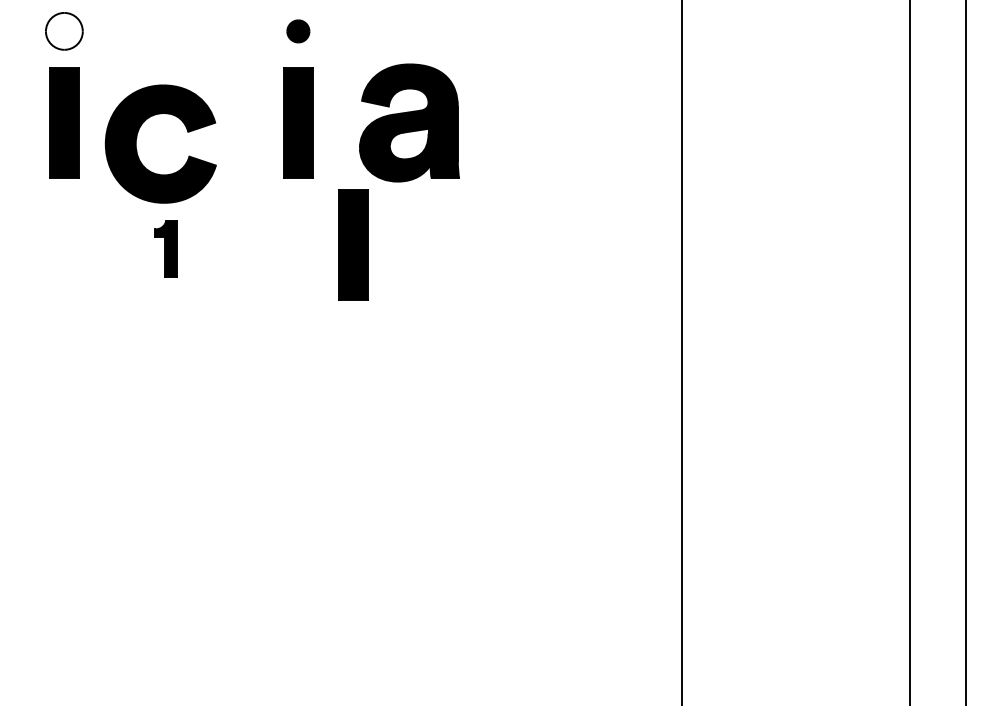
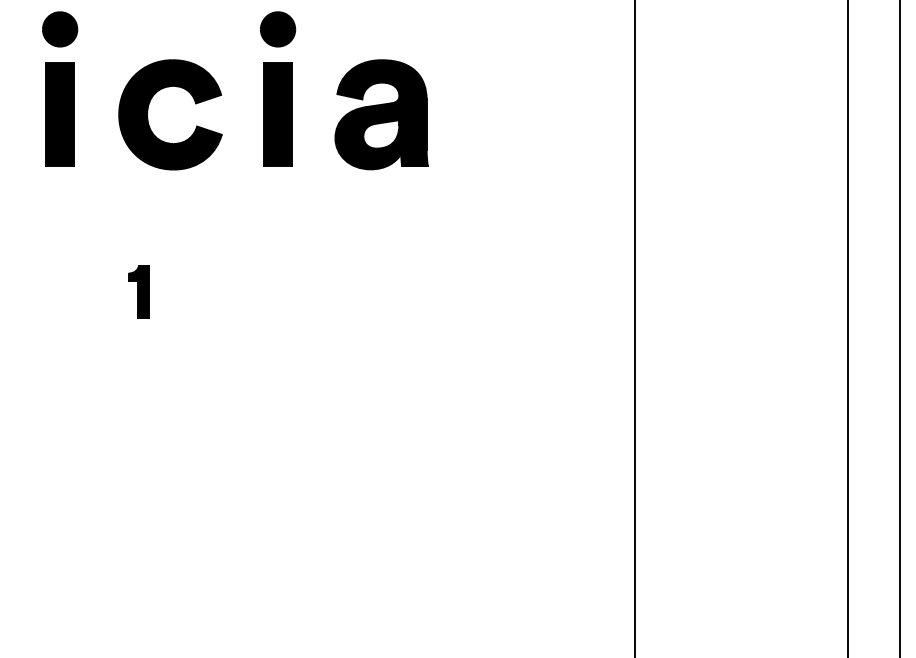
fill: (63, 30) -> (59, 28), added
part: (298, 31) -> (278, 29), size x1.67
part: (137, 138) -> (148, 109), moved
part: (353, 244) -> (329, 227), removed
part: (165, 248) -> (138, 291), moved

